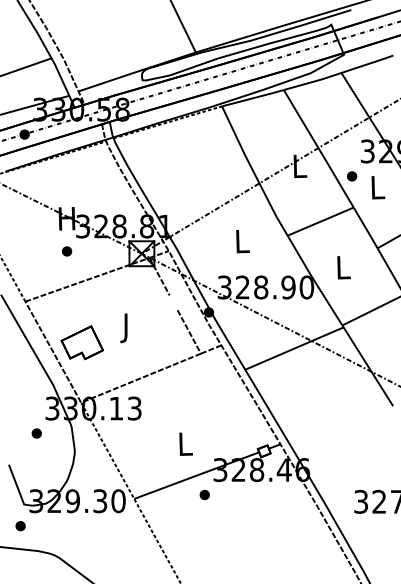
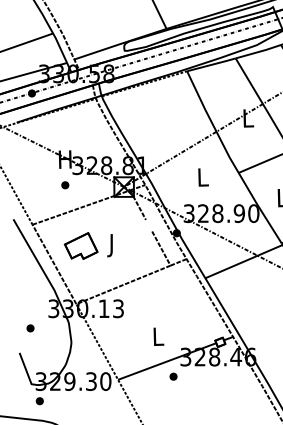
part: (82, 342) -> (81, 245), moved
part: (36, 433) -> (30, 328), moved
part: (20, 526) -> (39, 401), moved

